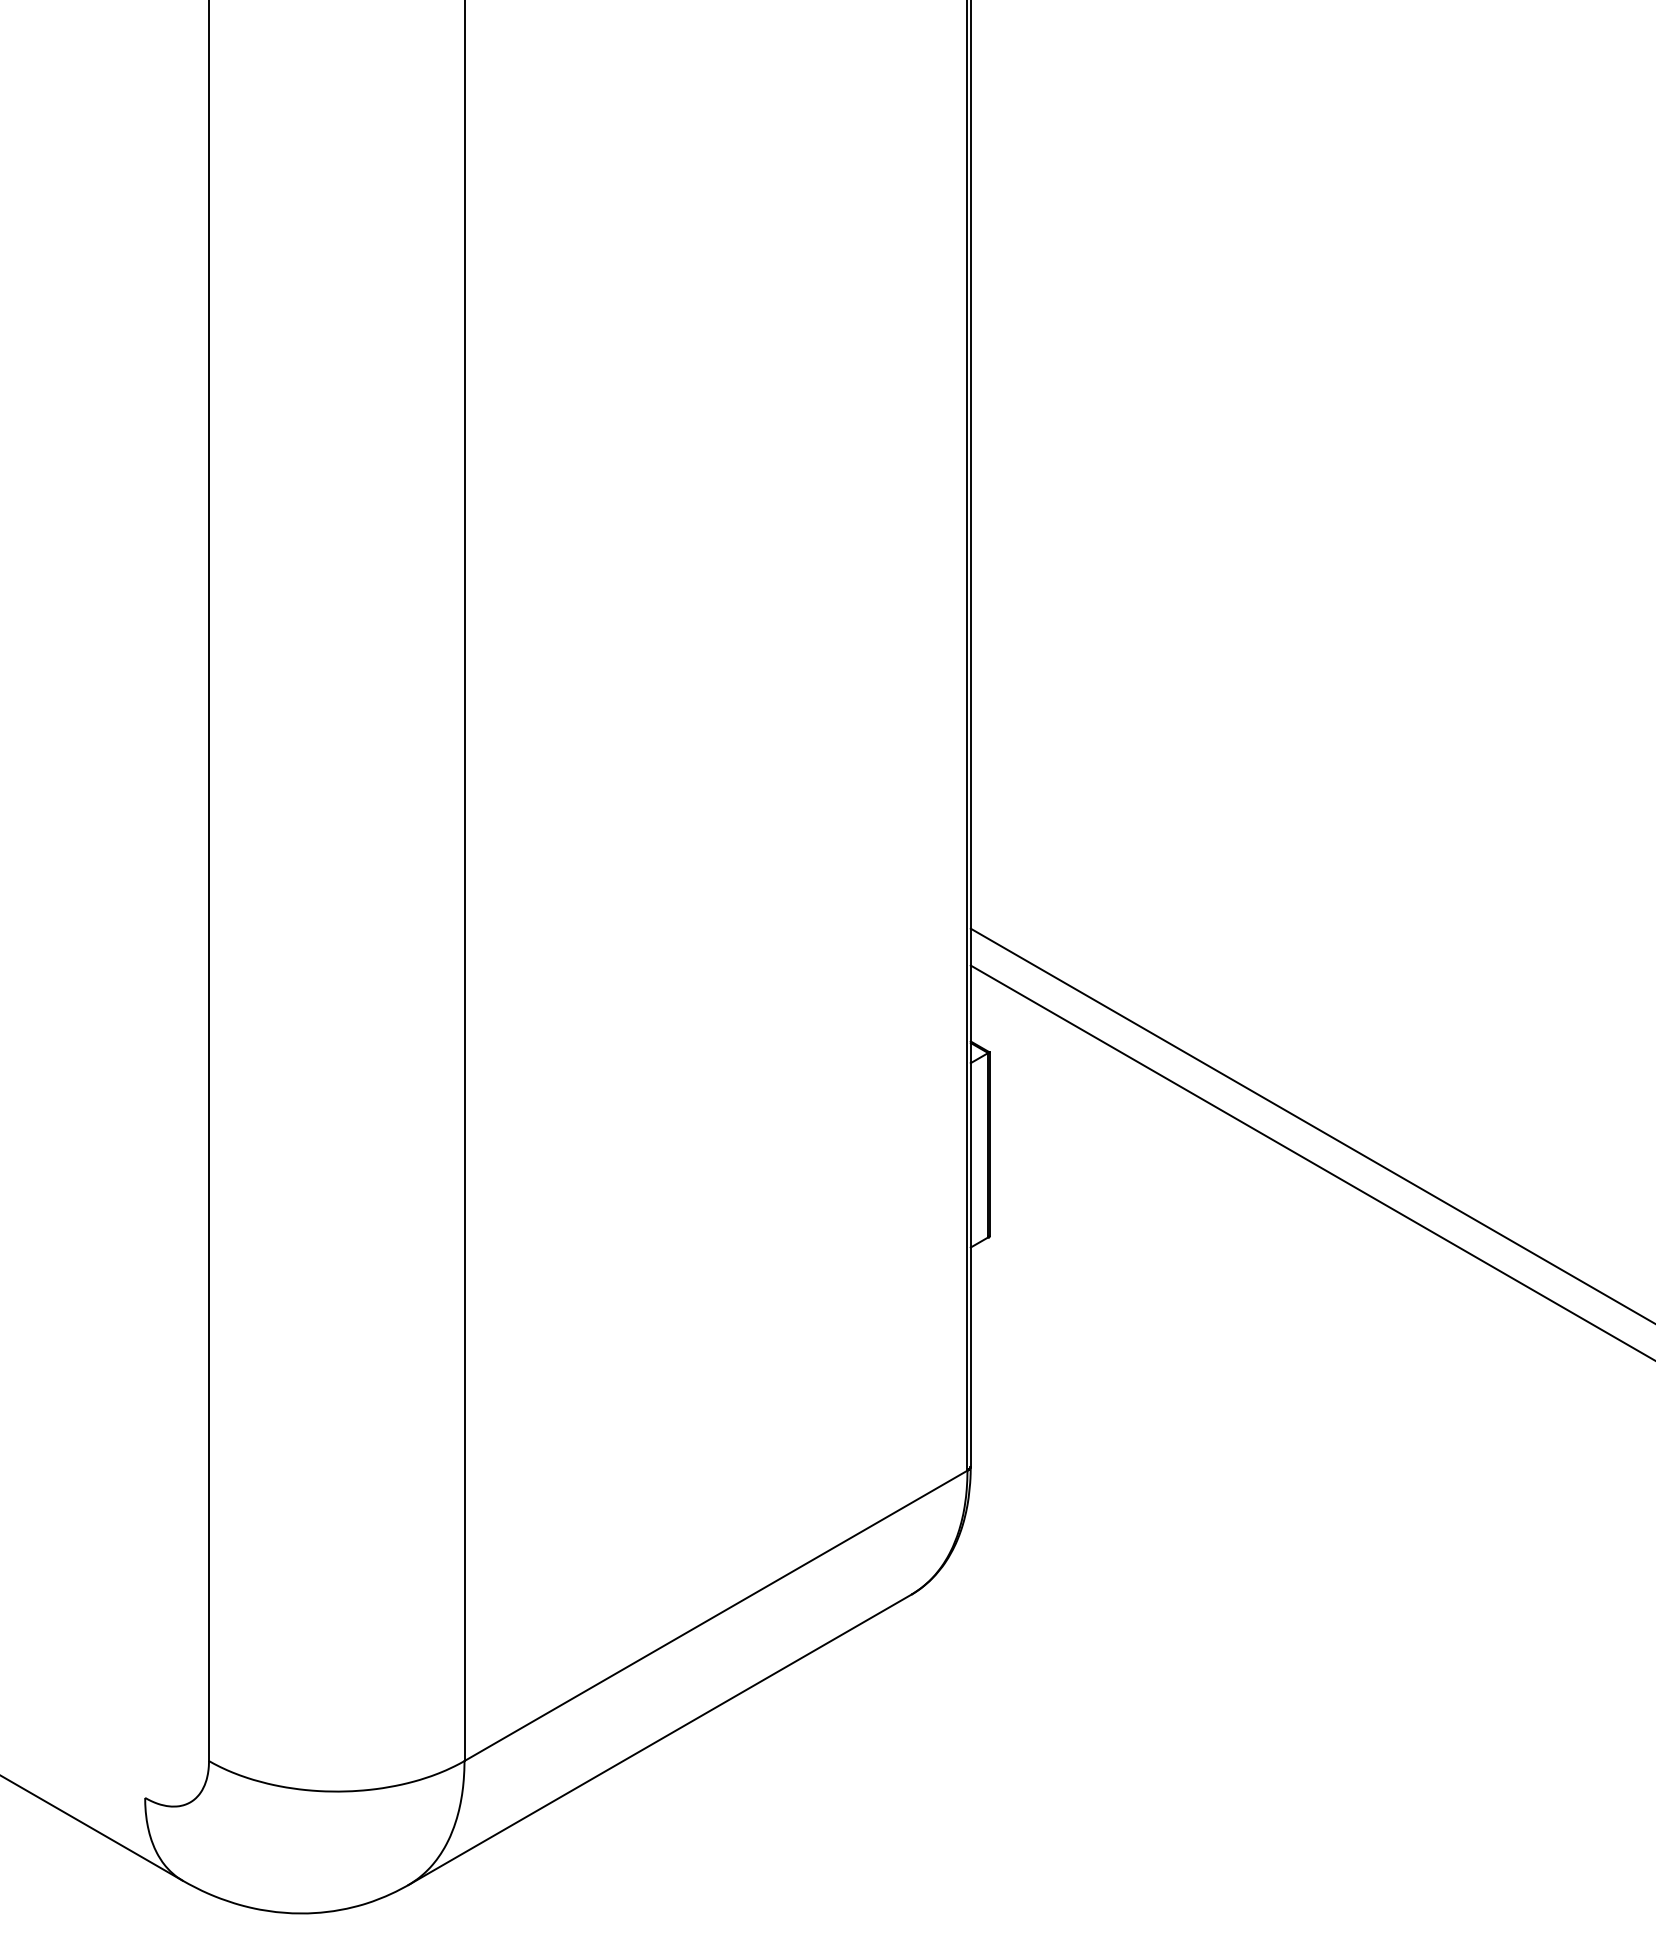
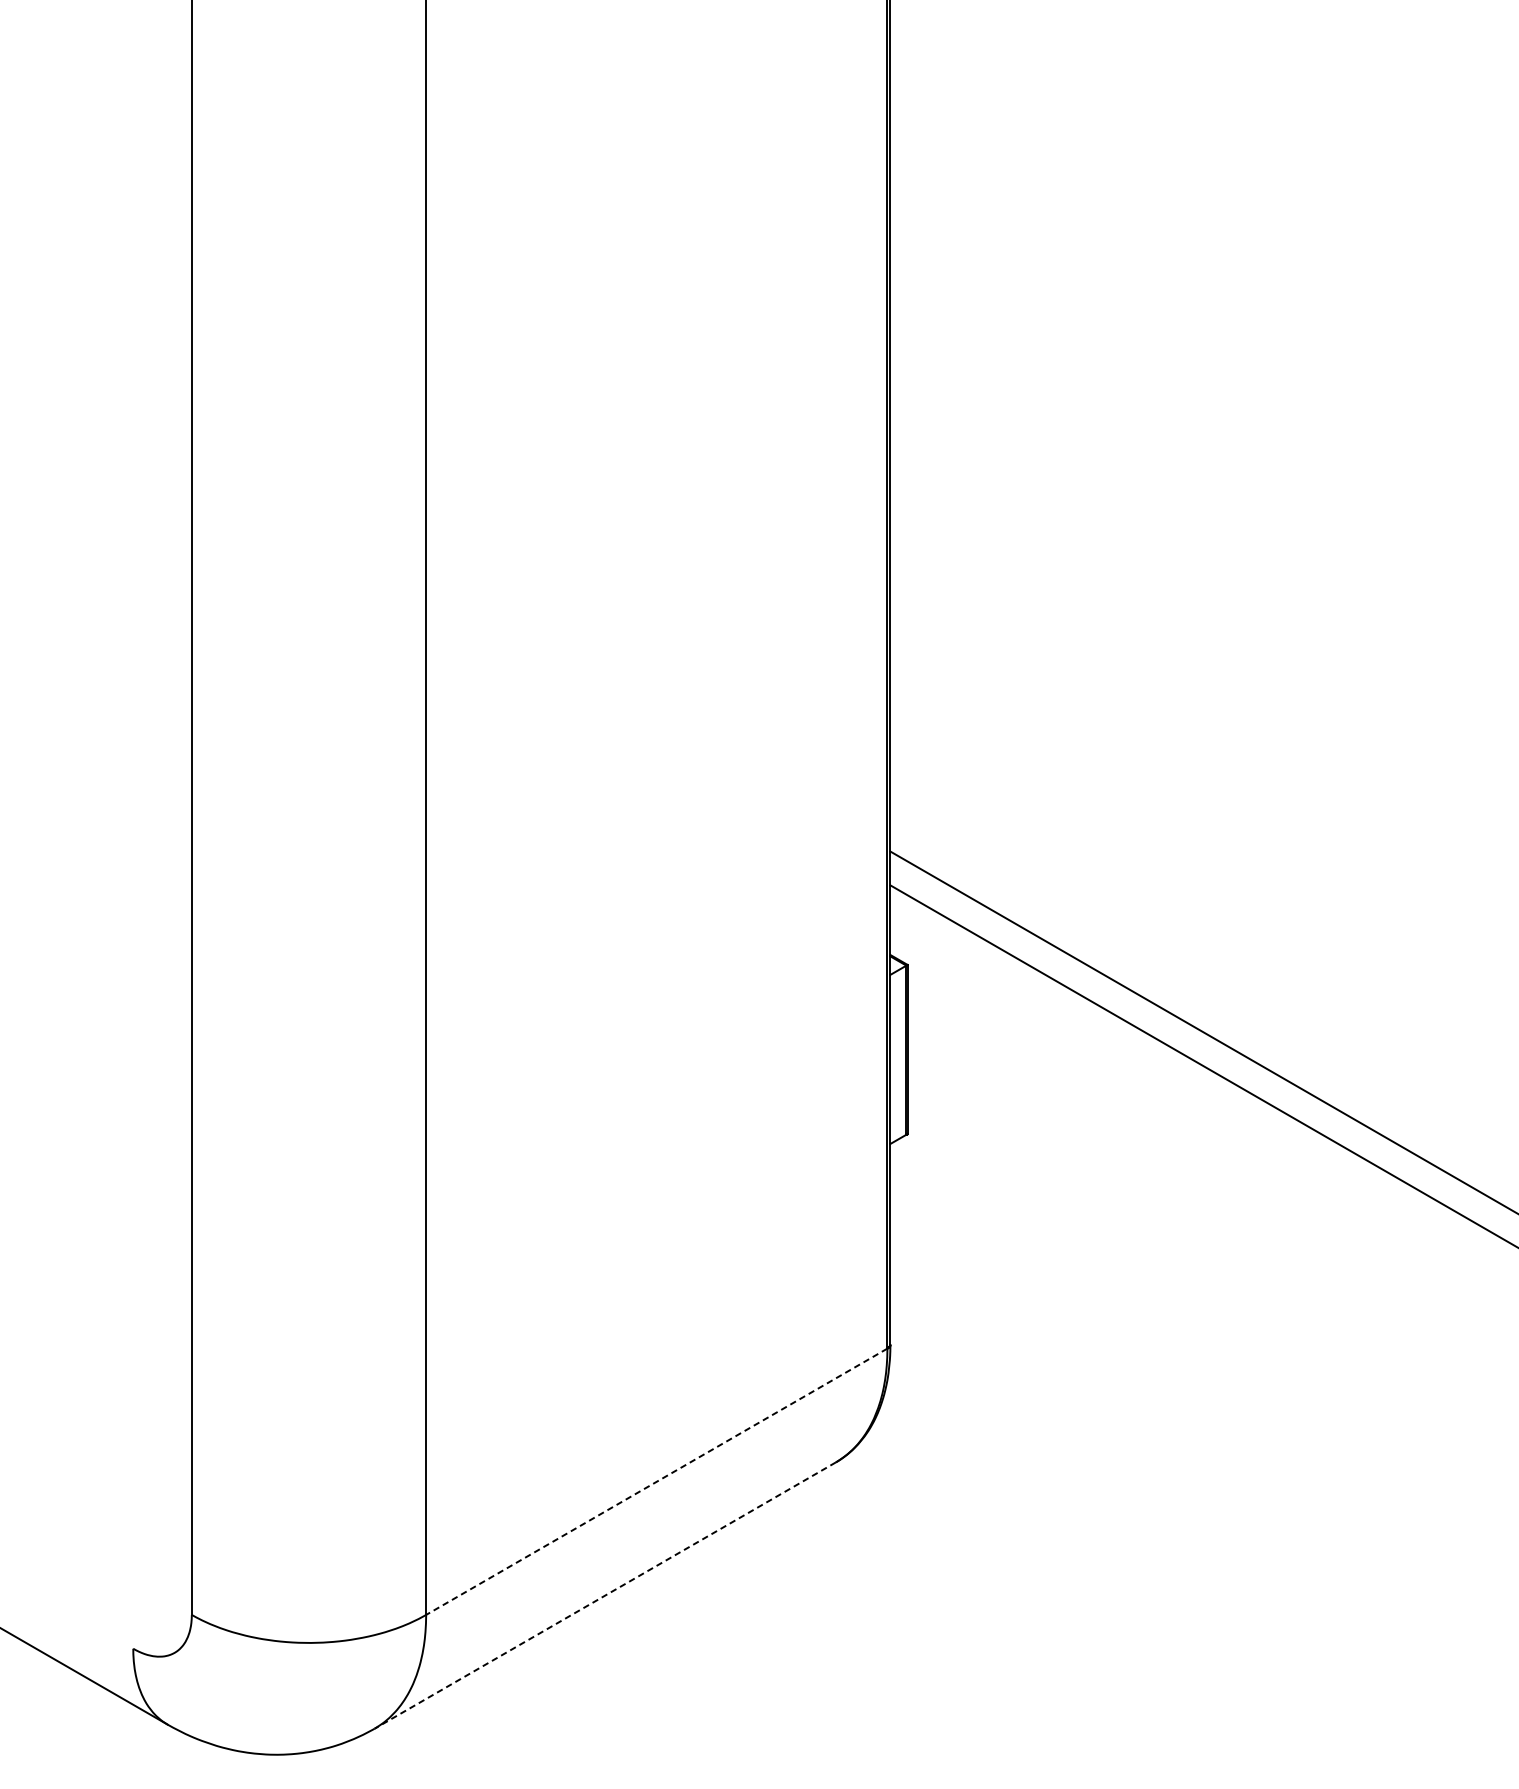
line: (715, 1616) -> (656, 1482), solid -> dashed
line: (659, 1740) -> (604, 1596), solid -> dashed

